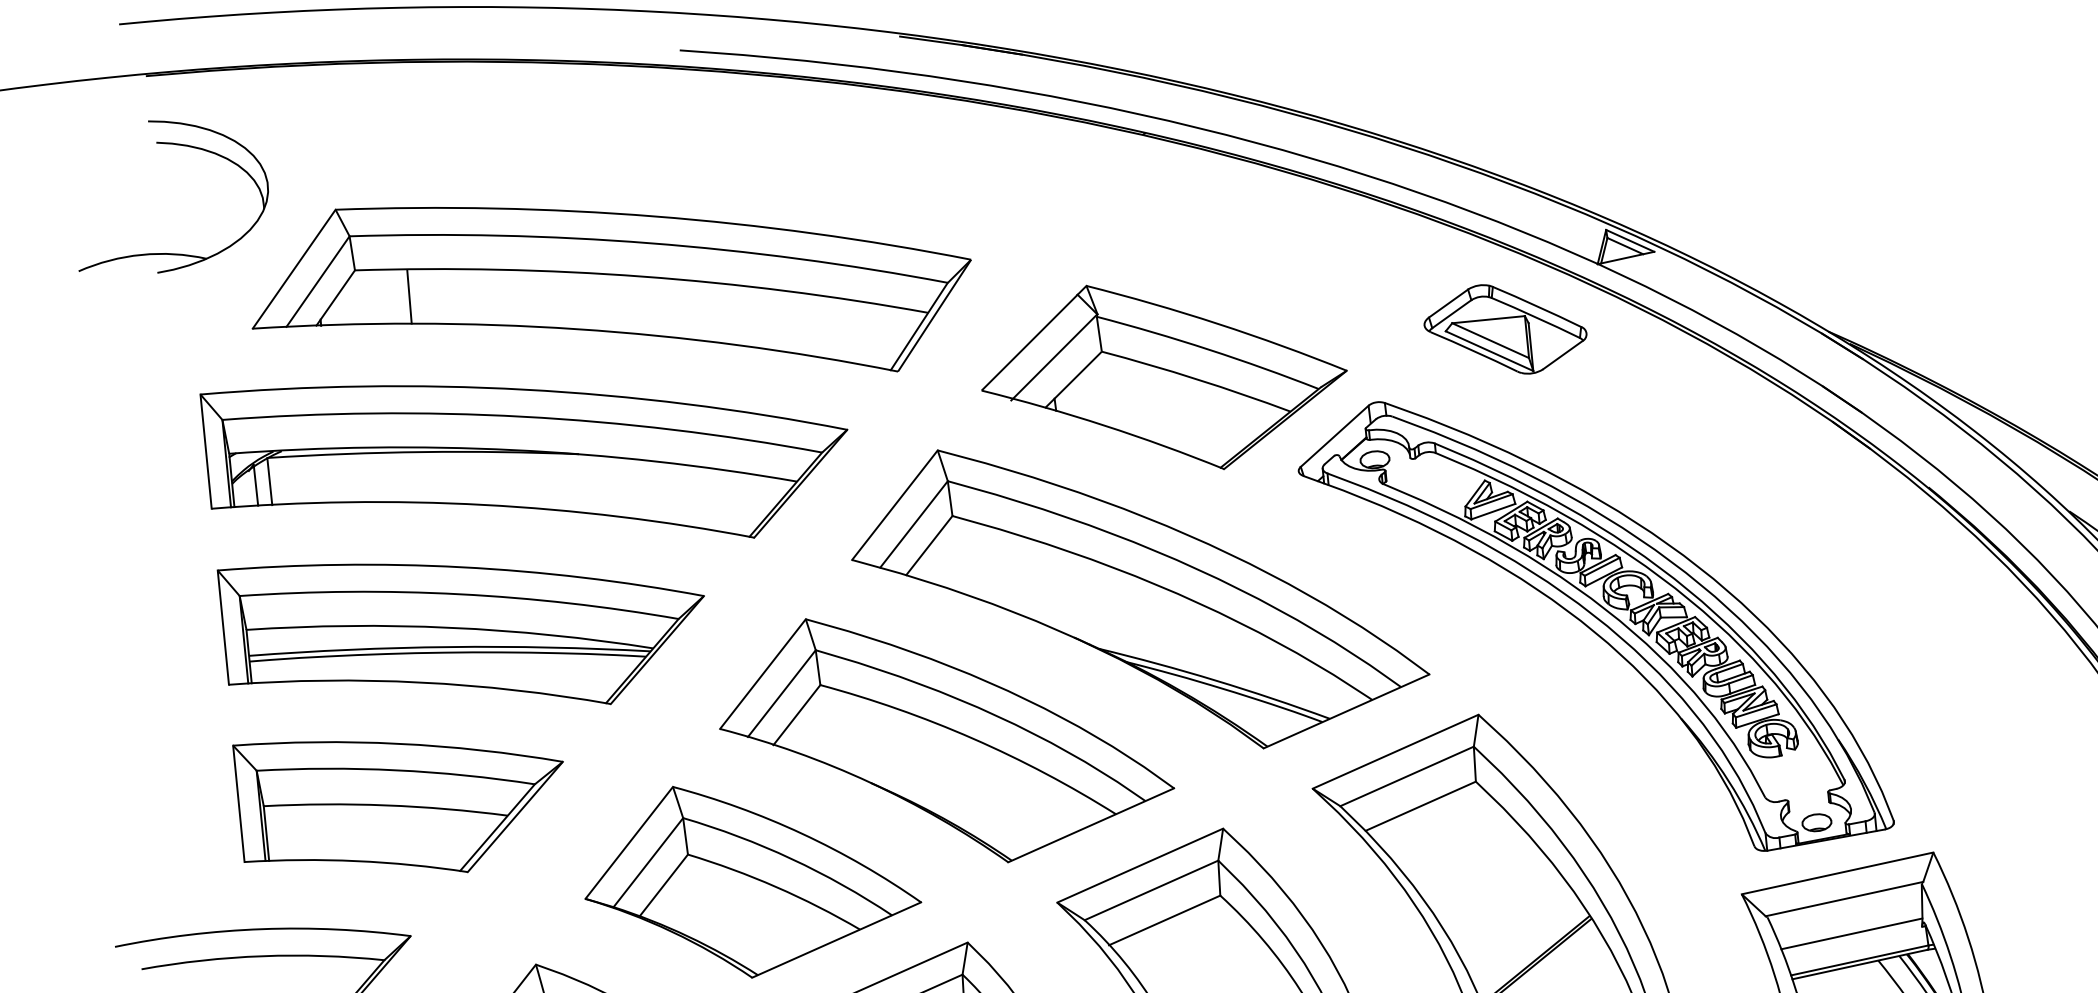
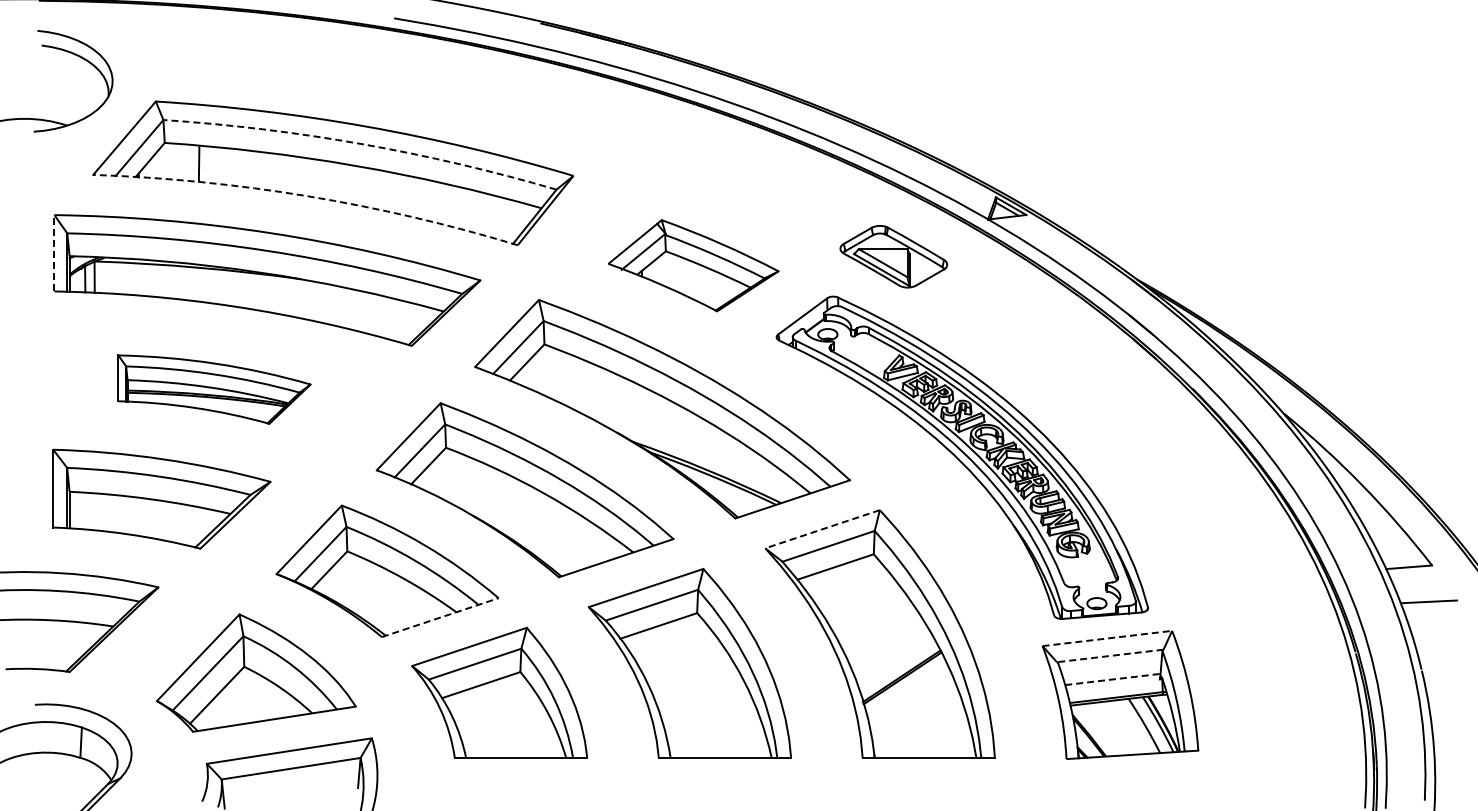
arc: (649, 243) -> (361, 144), solid -> dashed
arc: (576, 329) -> (307, 196), solid -> dashed
part: (1505, 329) -> (893, 256), moved
part: (1163, 376) -> (693, 265), size x0.7
line: (206, 450) -> (54, 252), solid -> dashed
part: (465, 631) -> (214, 389), size x0.6
line: (1395, 752) -> (822, 529), solid -> dashed
line: (1837, 873) -> (1107, 638), solid -> dashed
line: (1844, 898) -> (1110, 655), solid -> dashed
line: (1852, 933) -> (1113, 679), solid -> dashed
line: (837, 939) -> (440, 617), solid -> dashed

